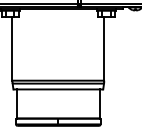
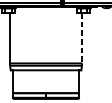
line: (104, 49) -> (82, 38), solid -> dashed

